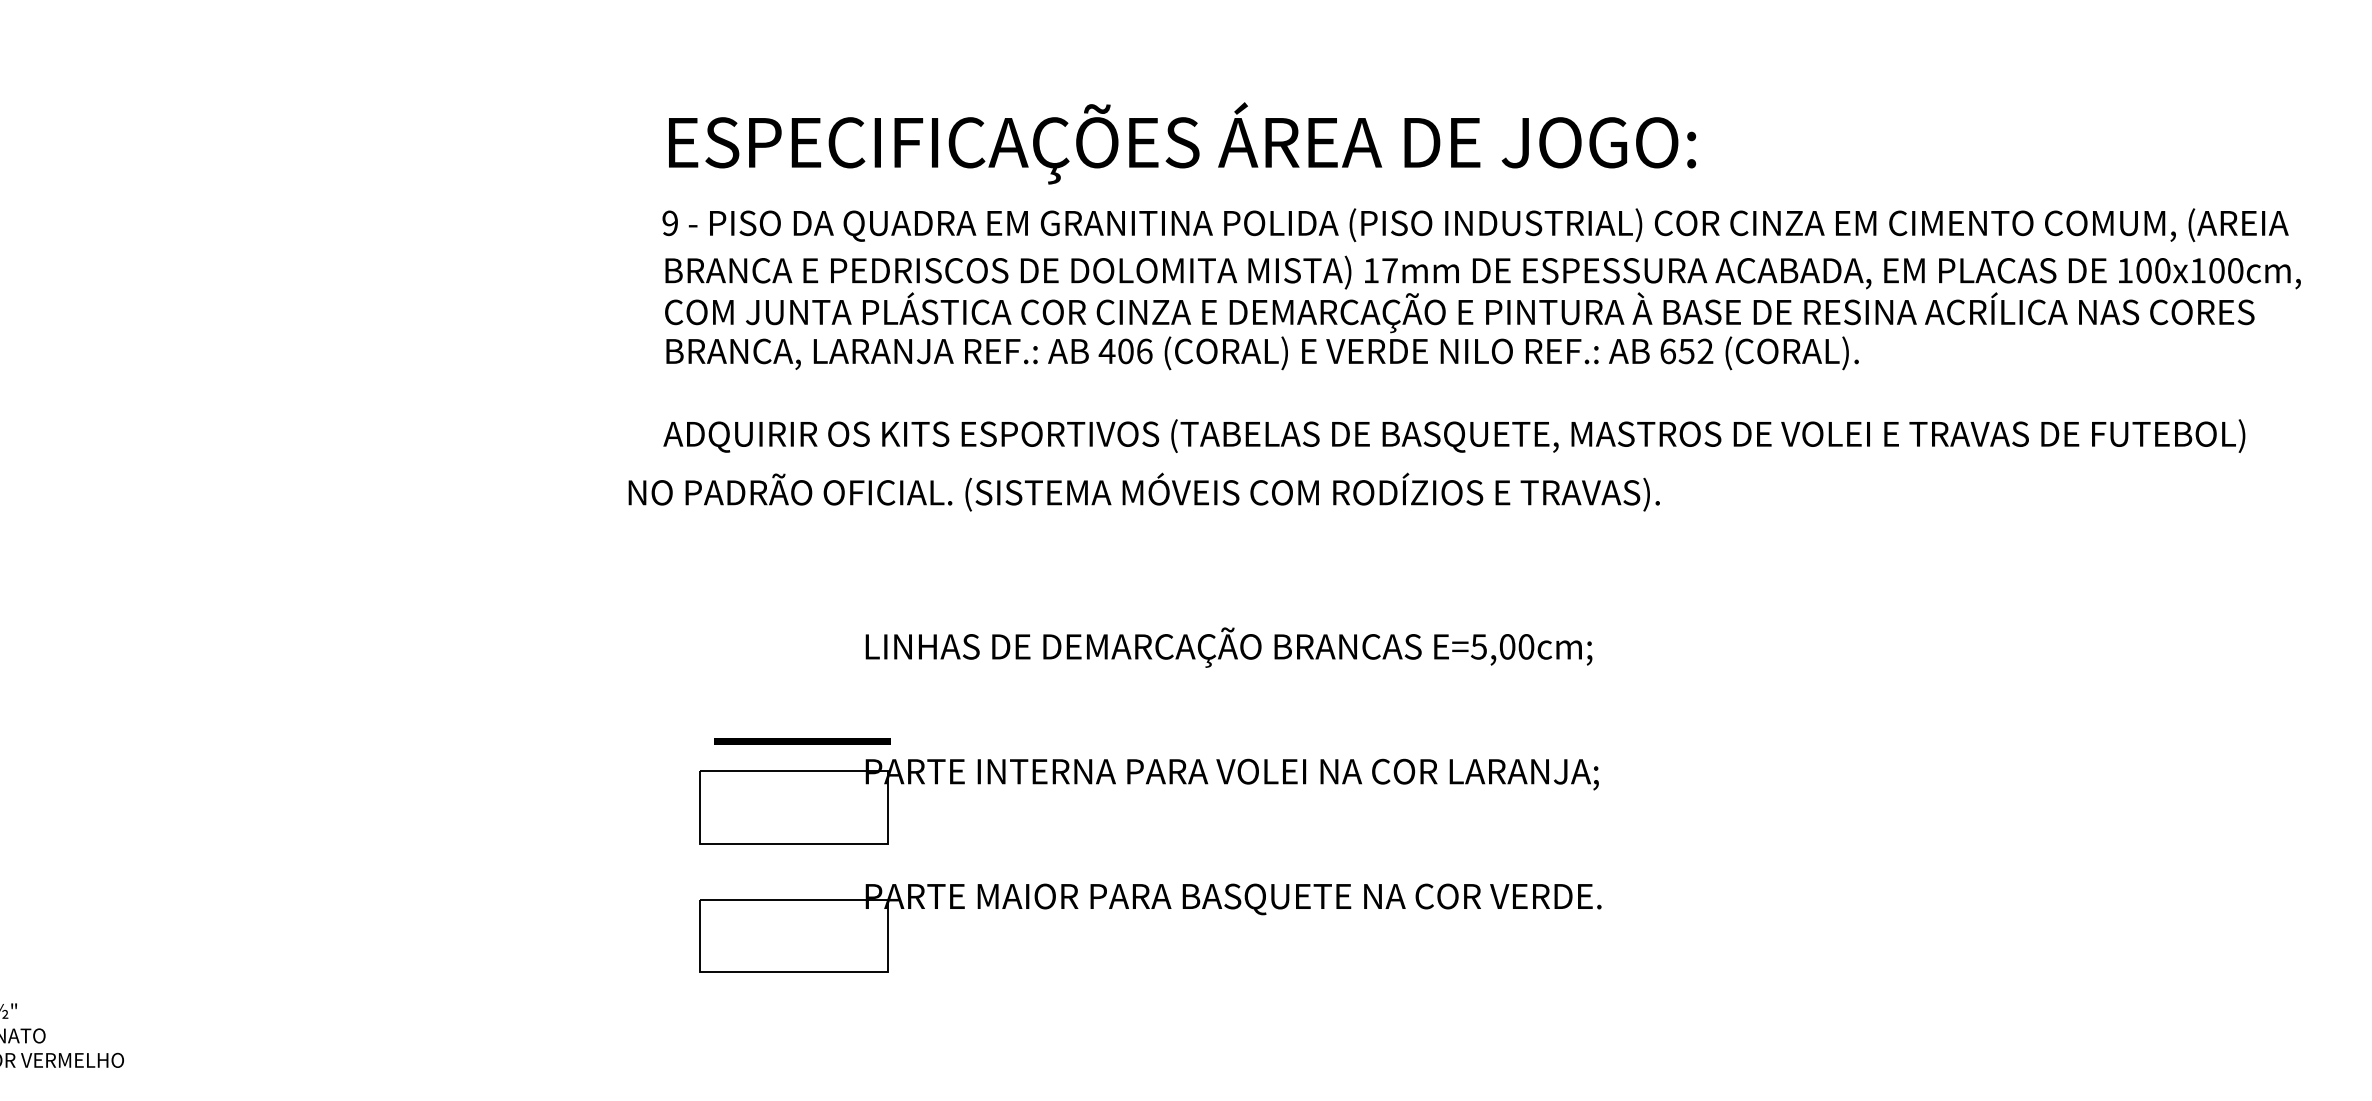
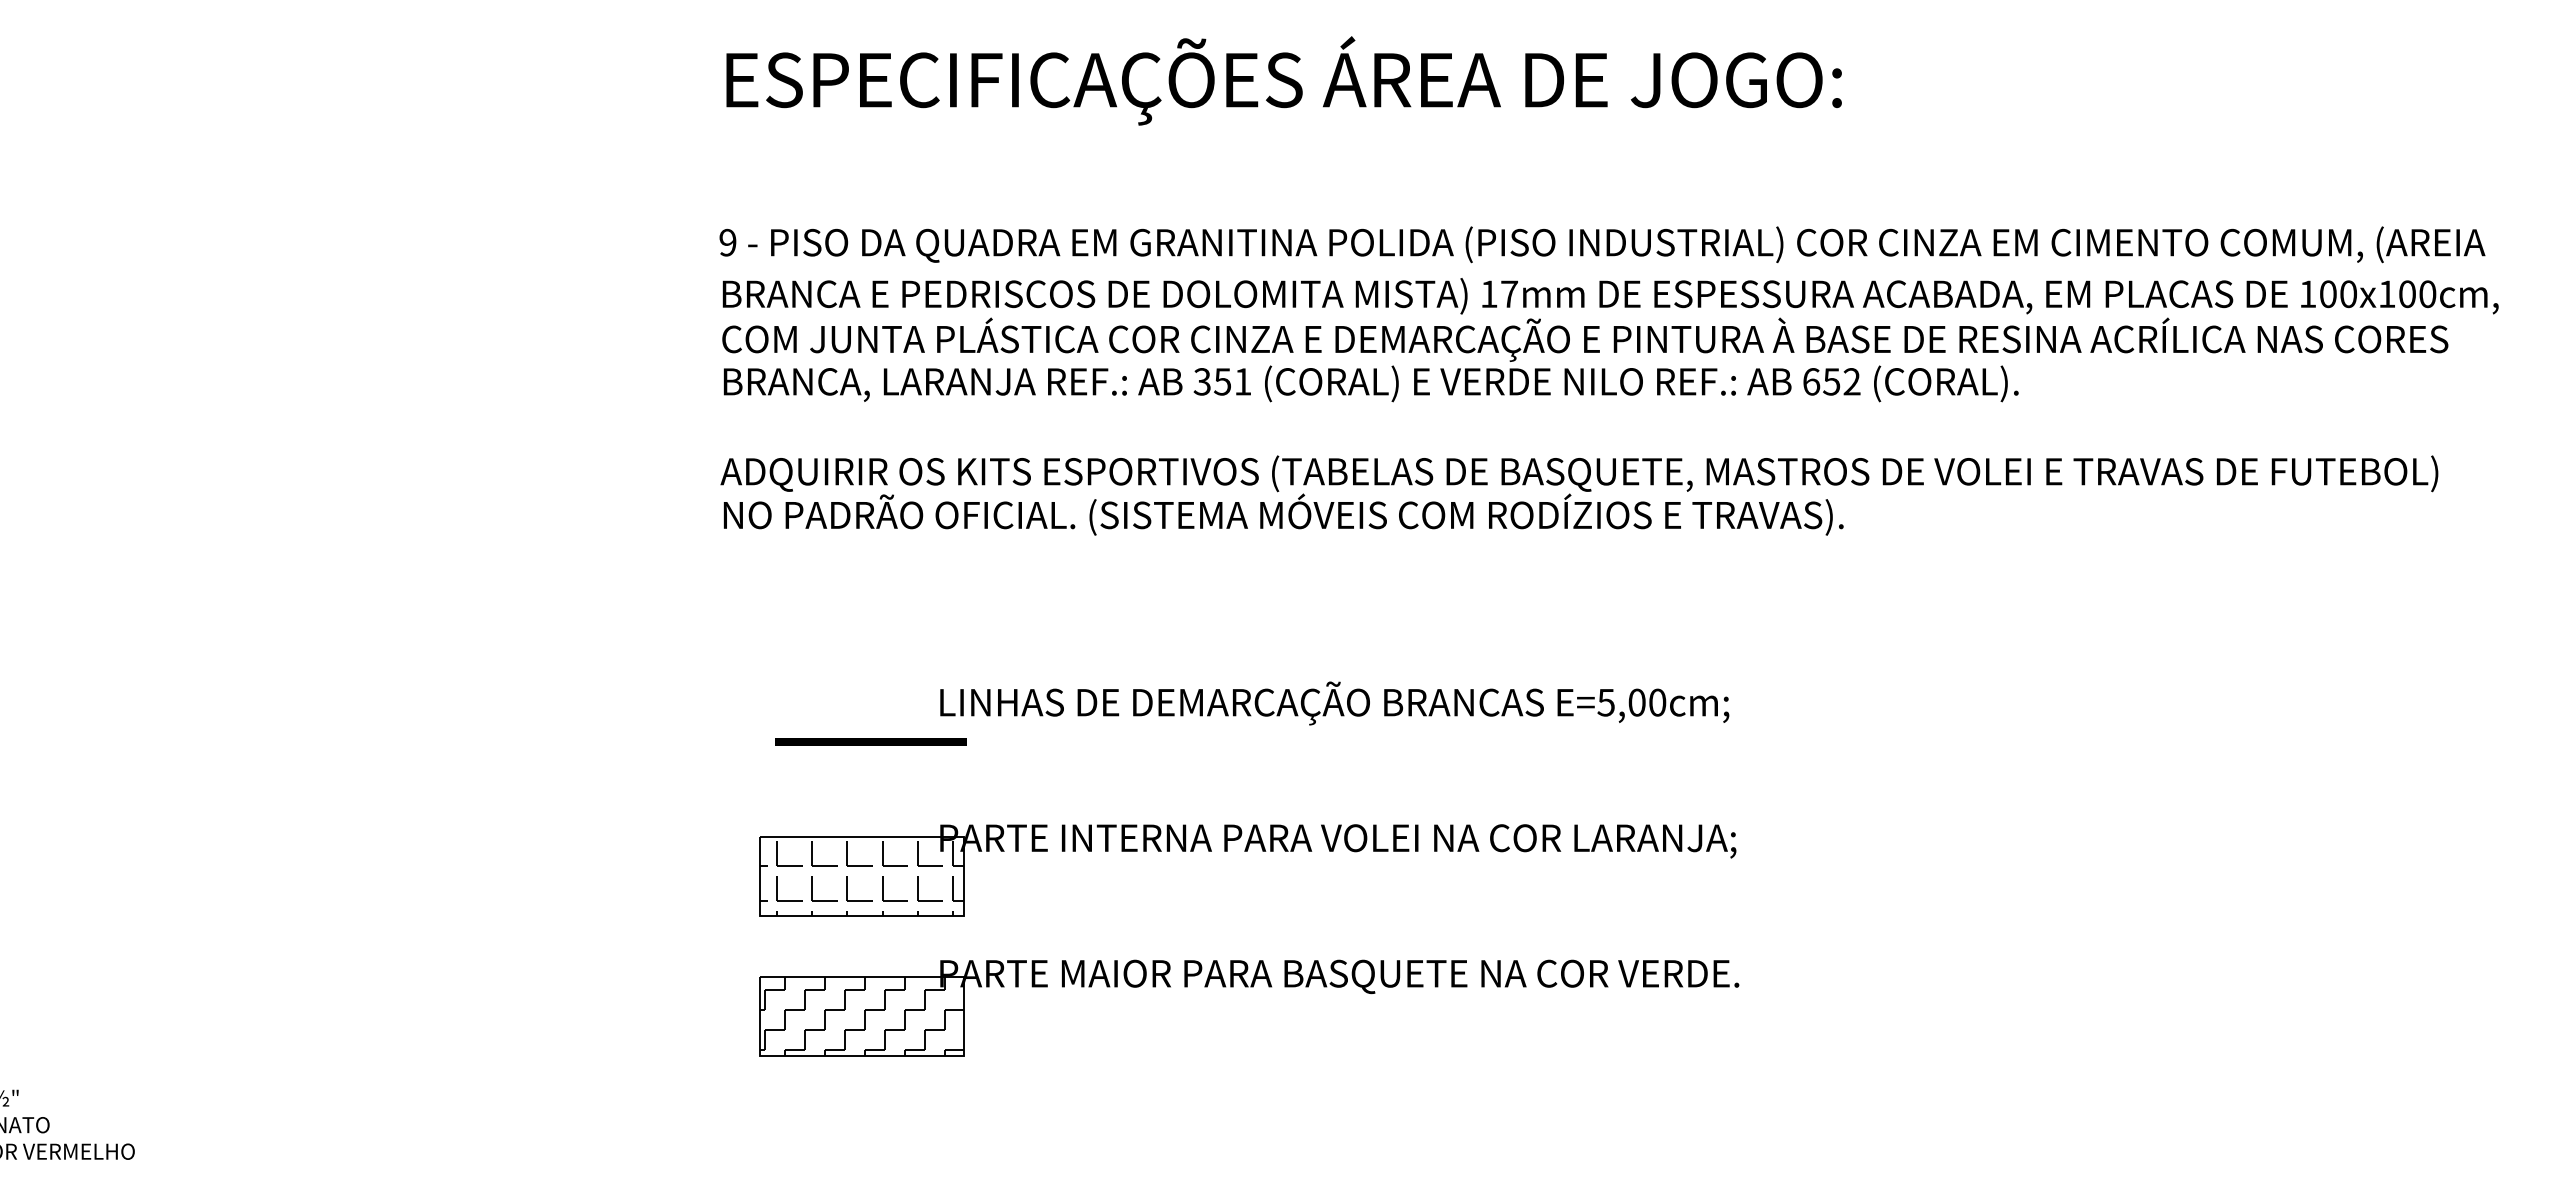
text: (1181, 143) -> (1283, 80), moved
text: (1125, 351) -> (1222, 381), 406 -> 351
text: (1144, 492) -> (1283, 514), moved
line: (801, 740) -> (870, 741), moved
hatch: (794, 808) -> (862, 878), added
hatch: (794, 935) -> (862, 1016), added

